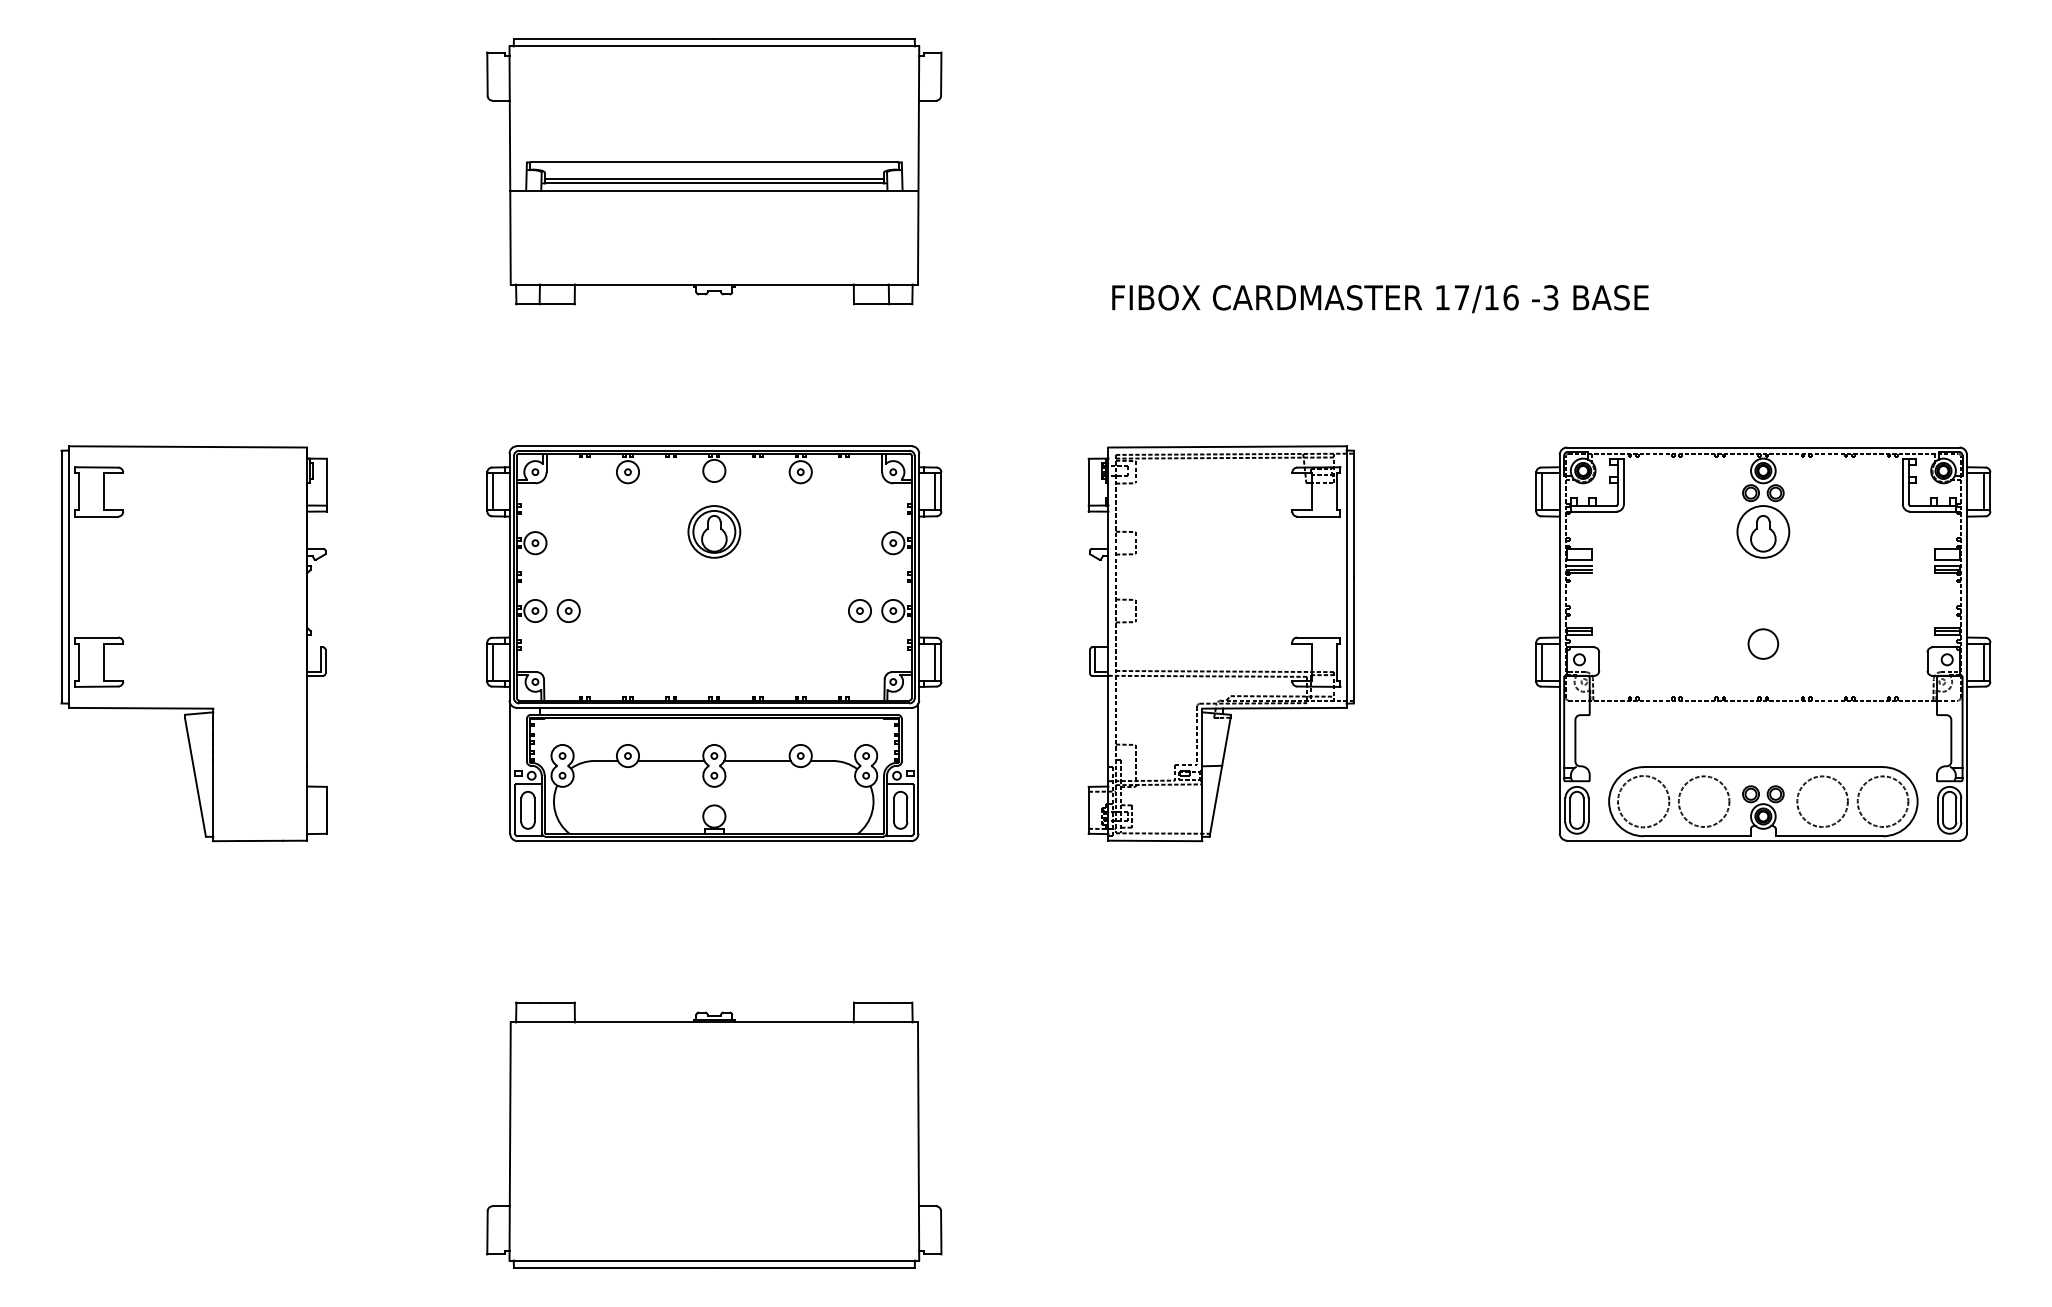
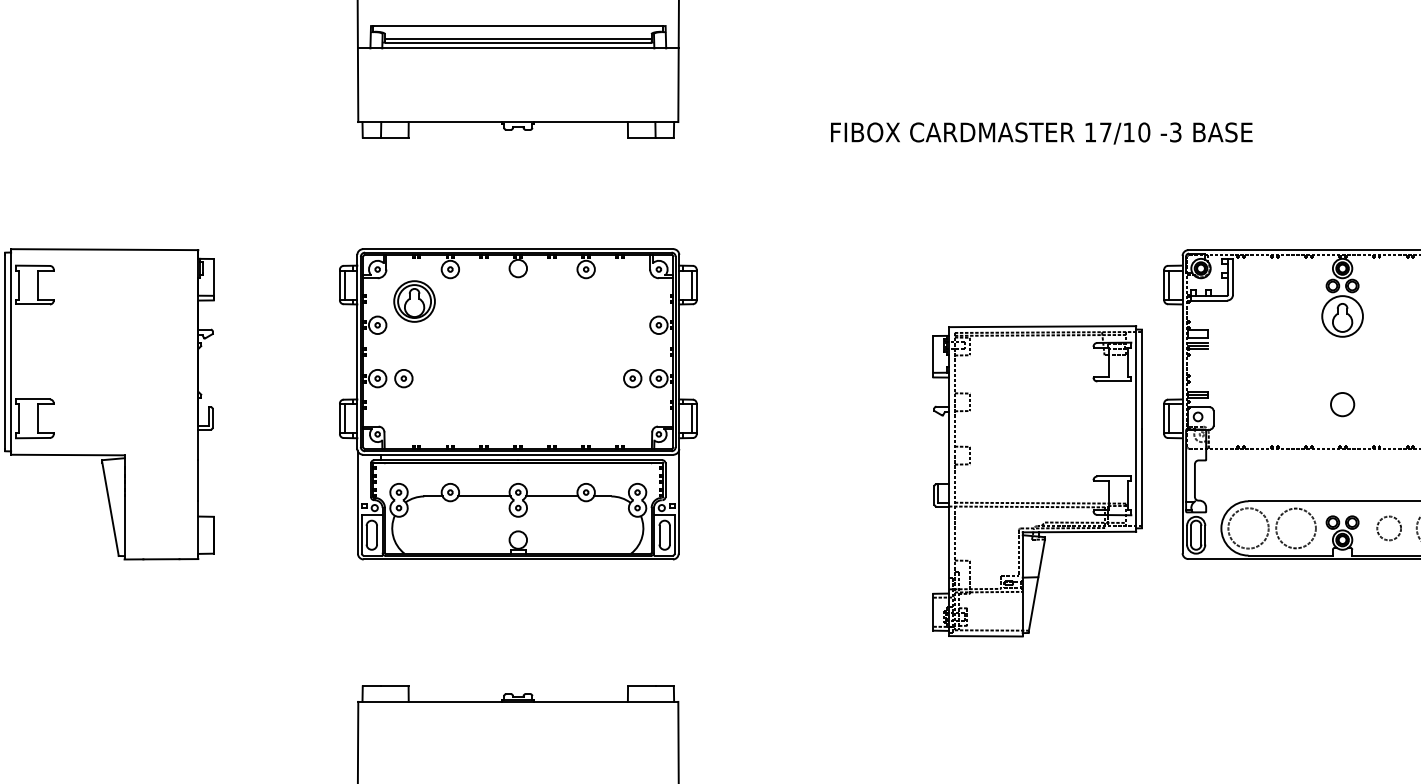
text: (1510, 297) -> (1143, 132), 17/16 -> 17/10
part: (714, 531) -> (414, 301), moved
part: (1220, 643) -> (1037, 481), moved
circle: (1822, 801) -> (1389, 528), size x0.6

